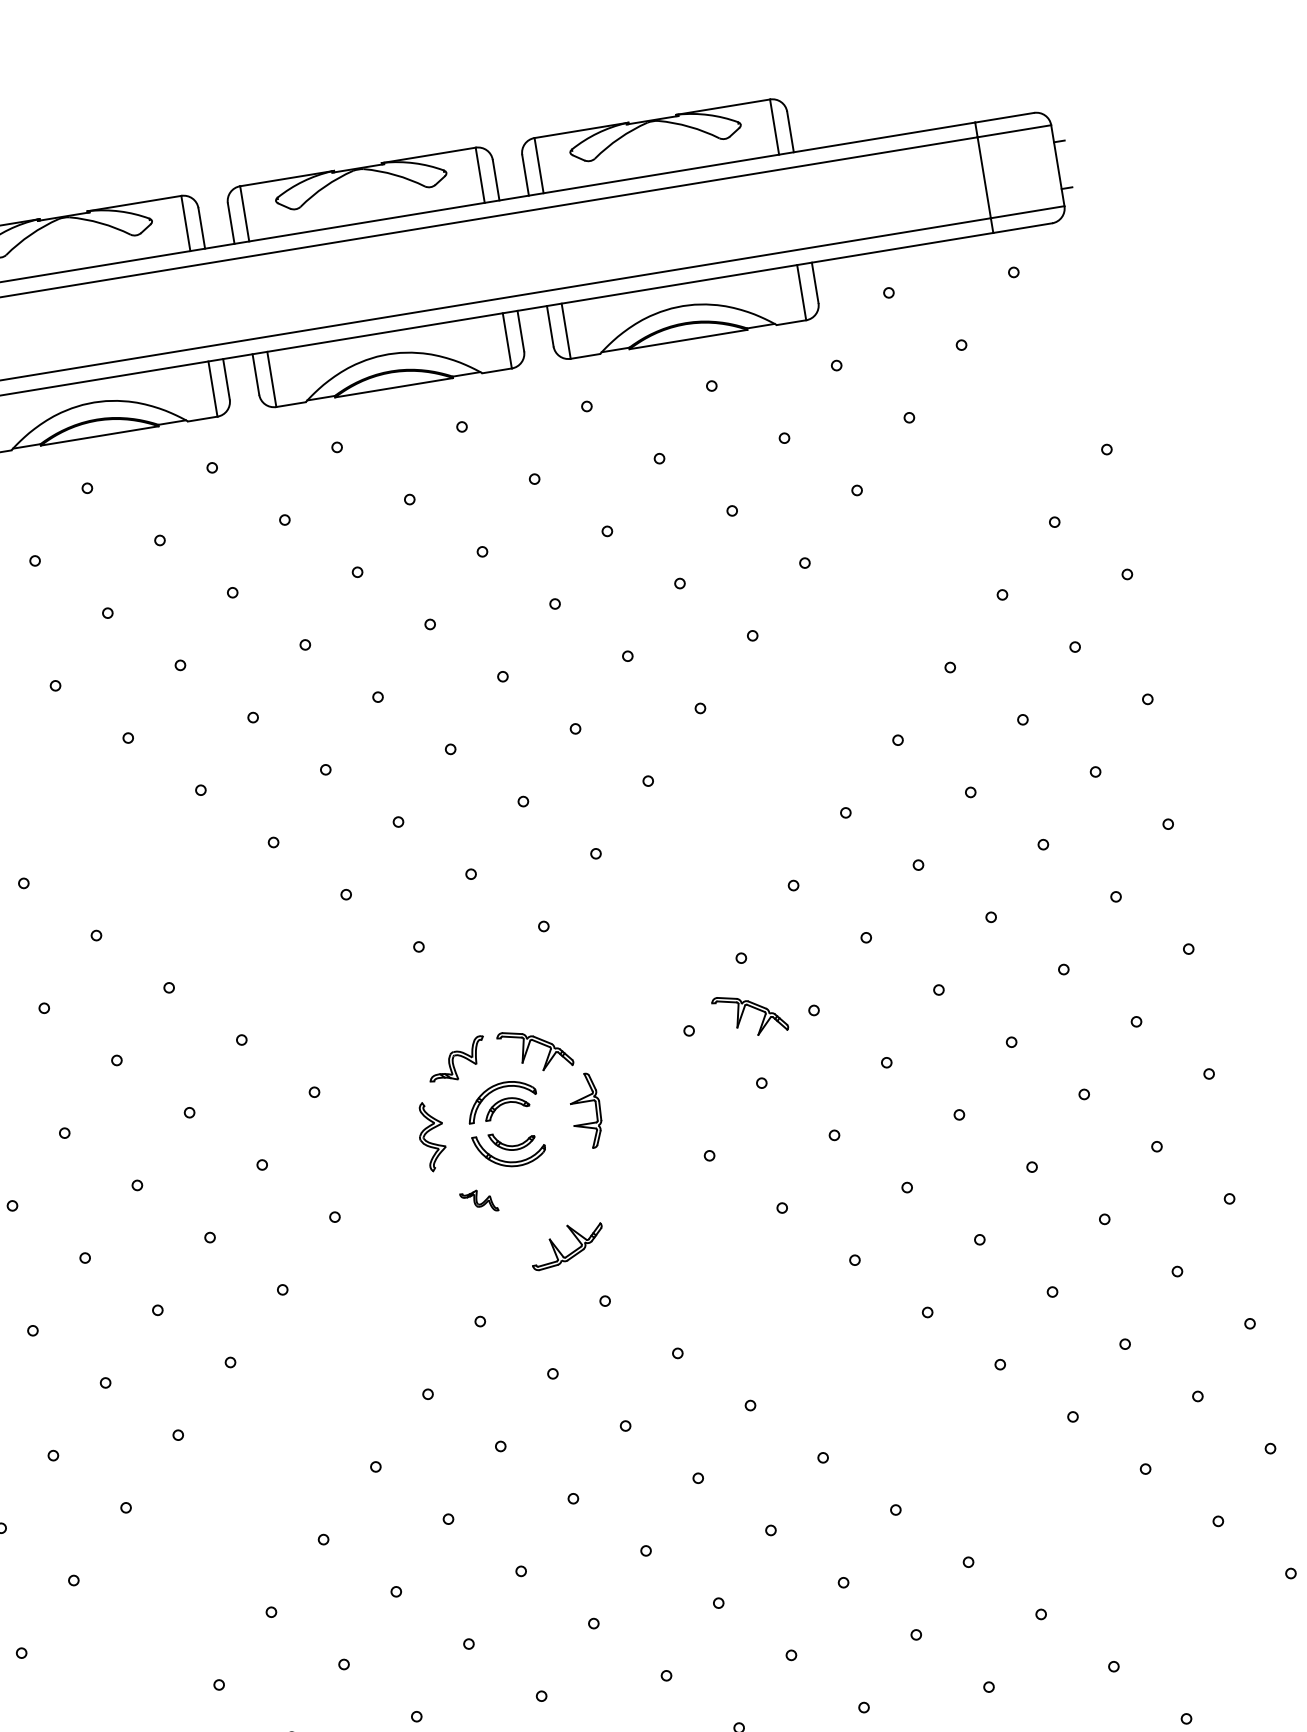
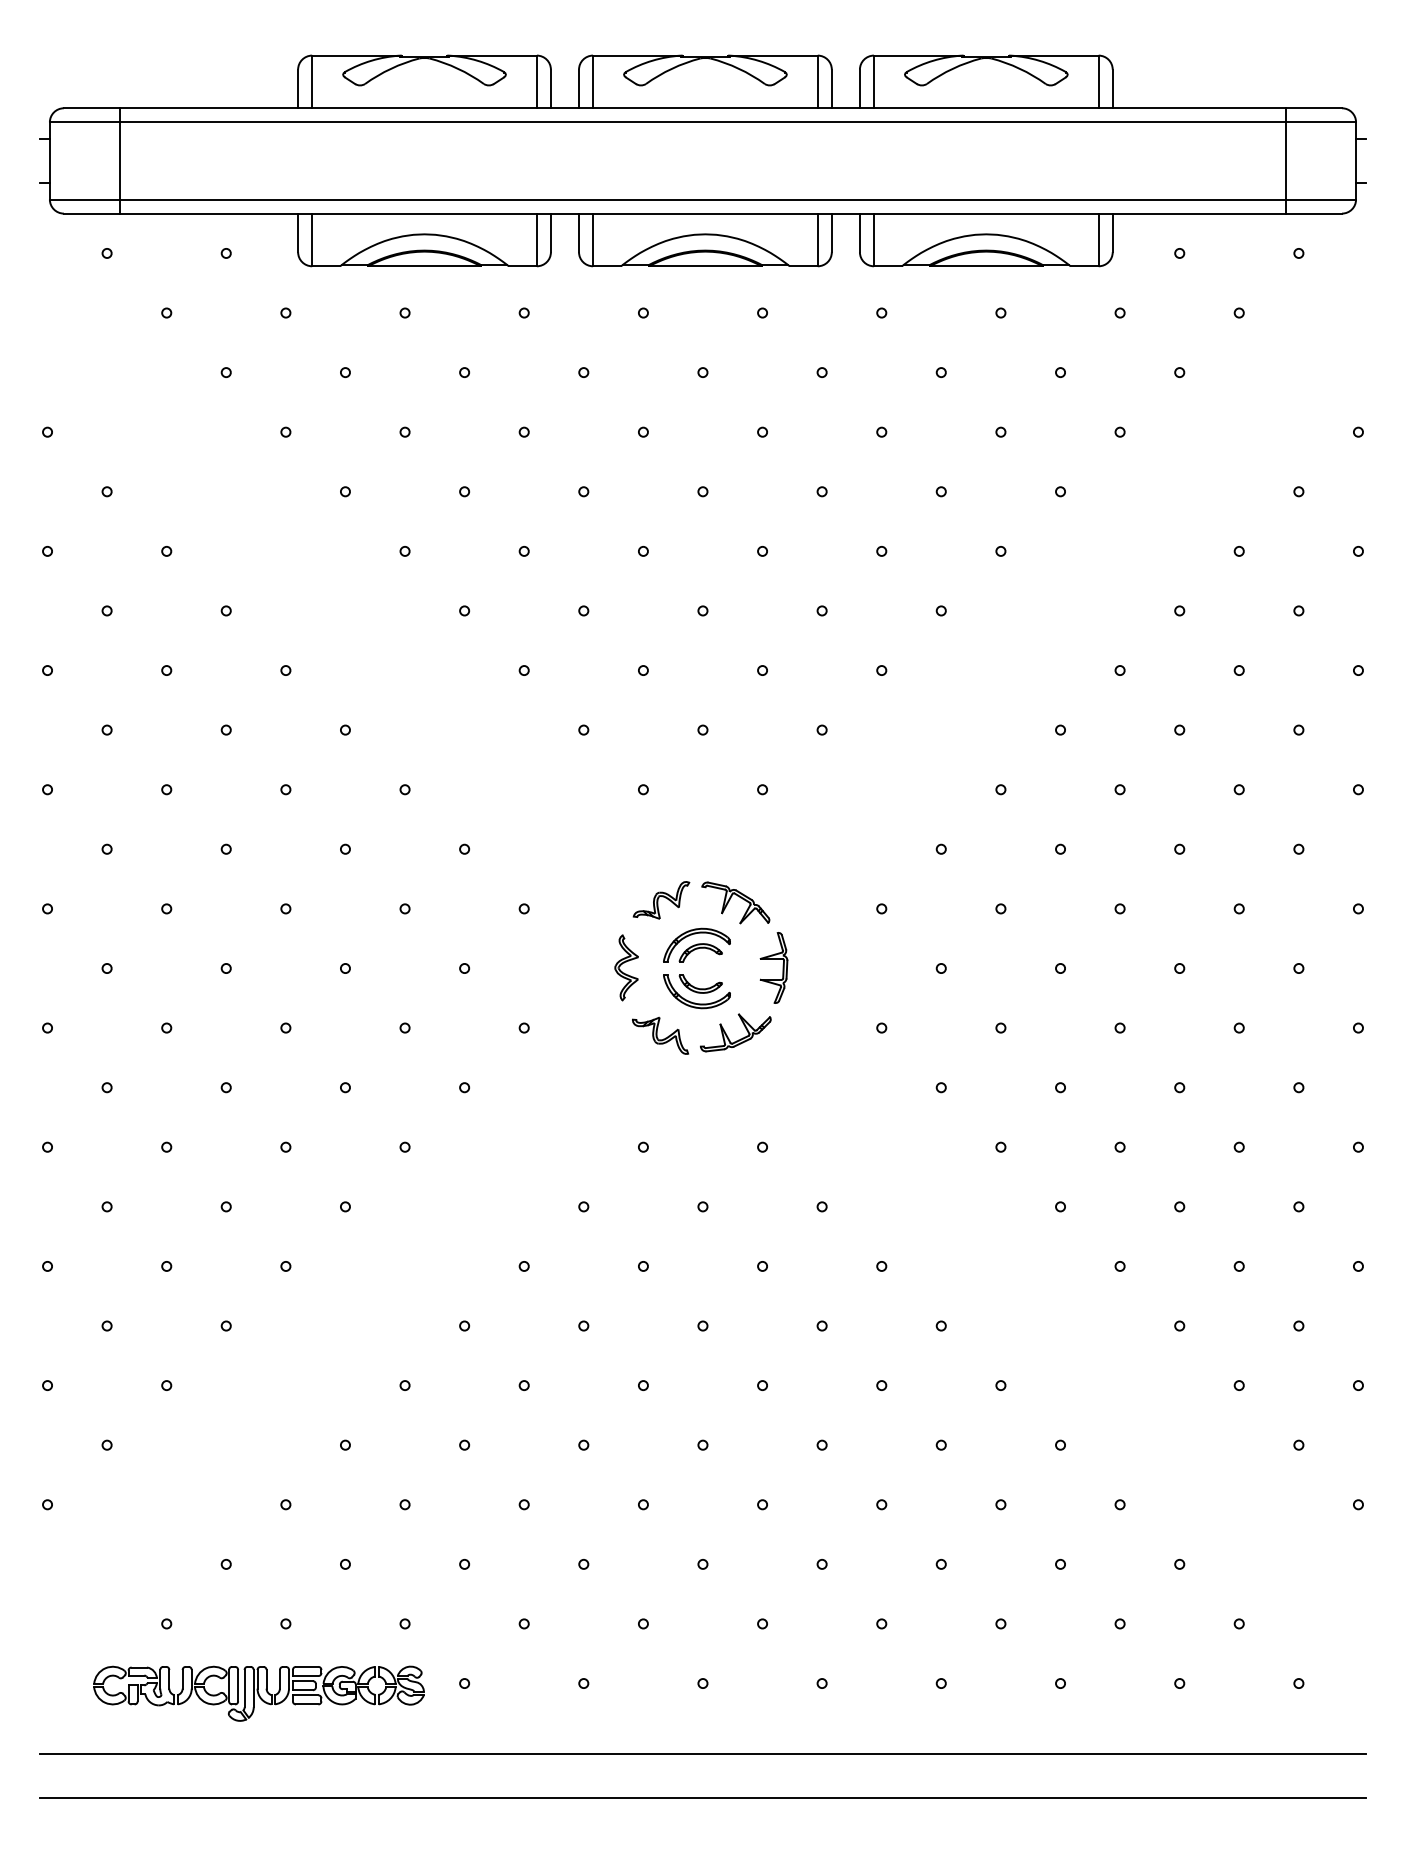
part: (749, 1014) -> (940, 902), removed
part: (479, 1201) -> (660, 1035), size x1.67
part: (571, 1252) -> (738, 1039), moved

